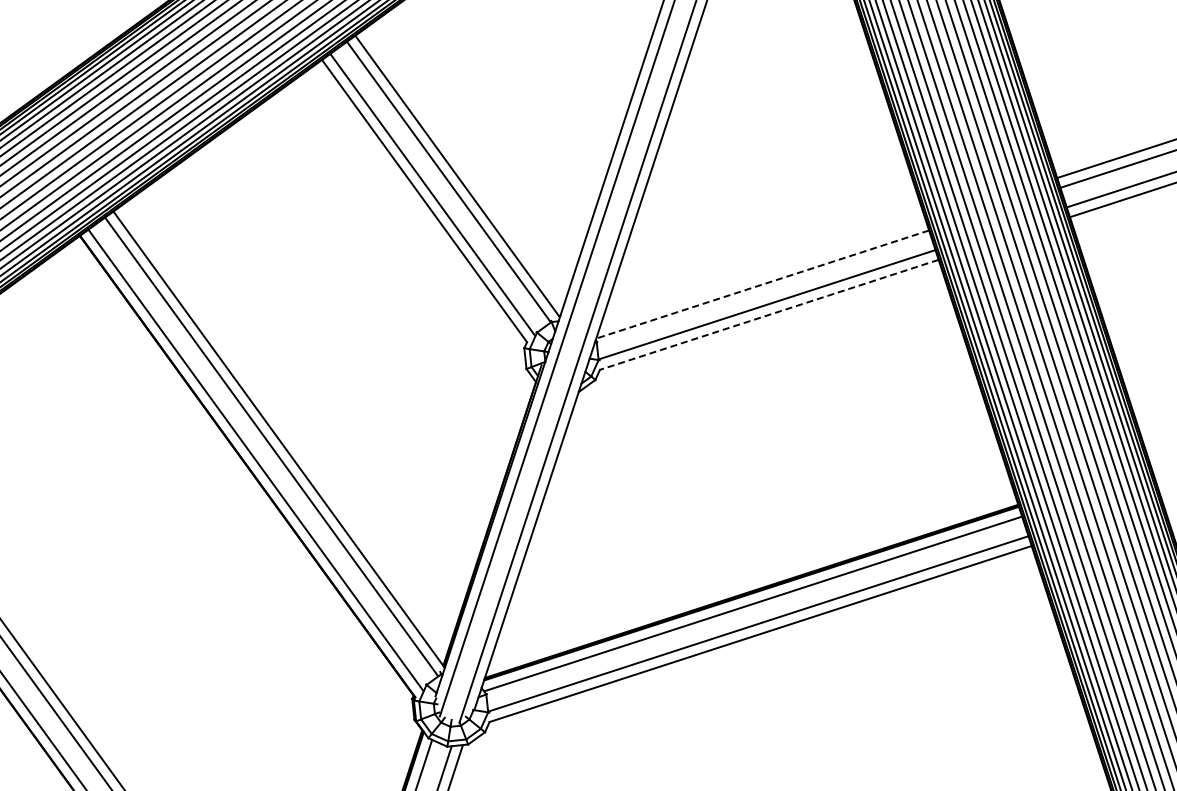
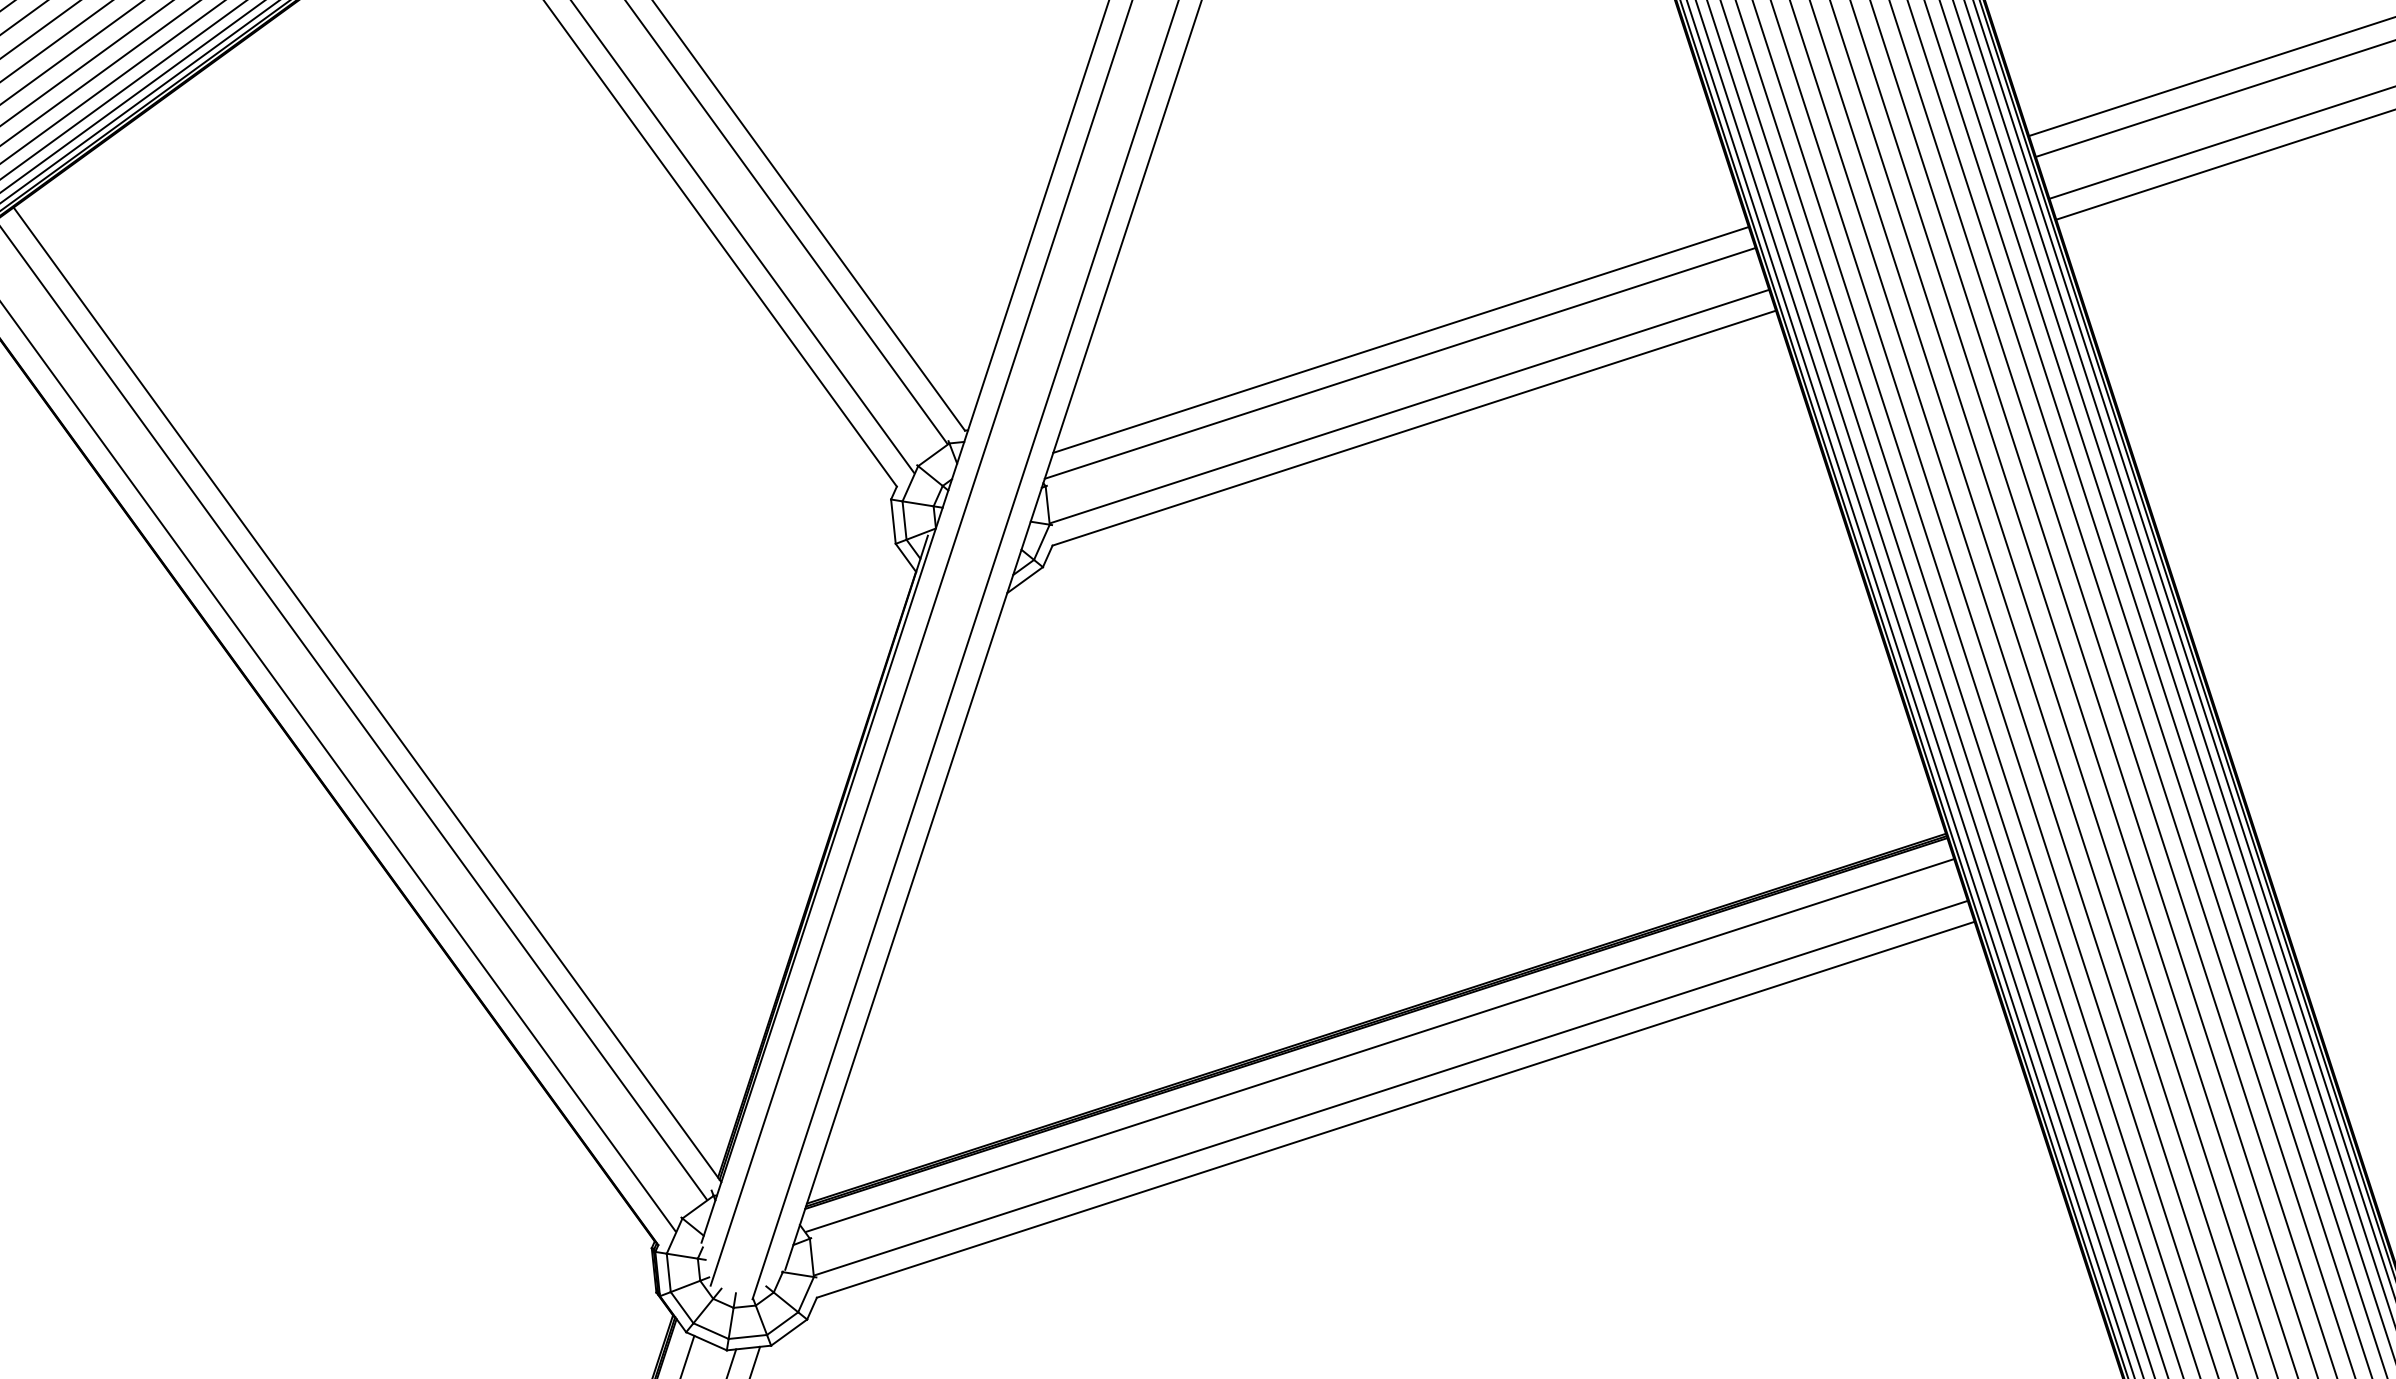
line: (762, 273) -> (1399, 339), added
line: (762, 284) -> (1399, 363), dashed -> solid
line: (768, 315) -> (1412, 429), dashed -> solid

